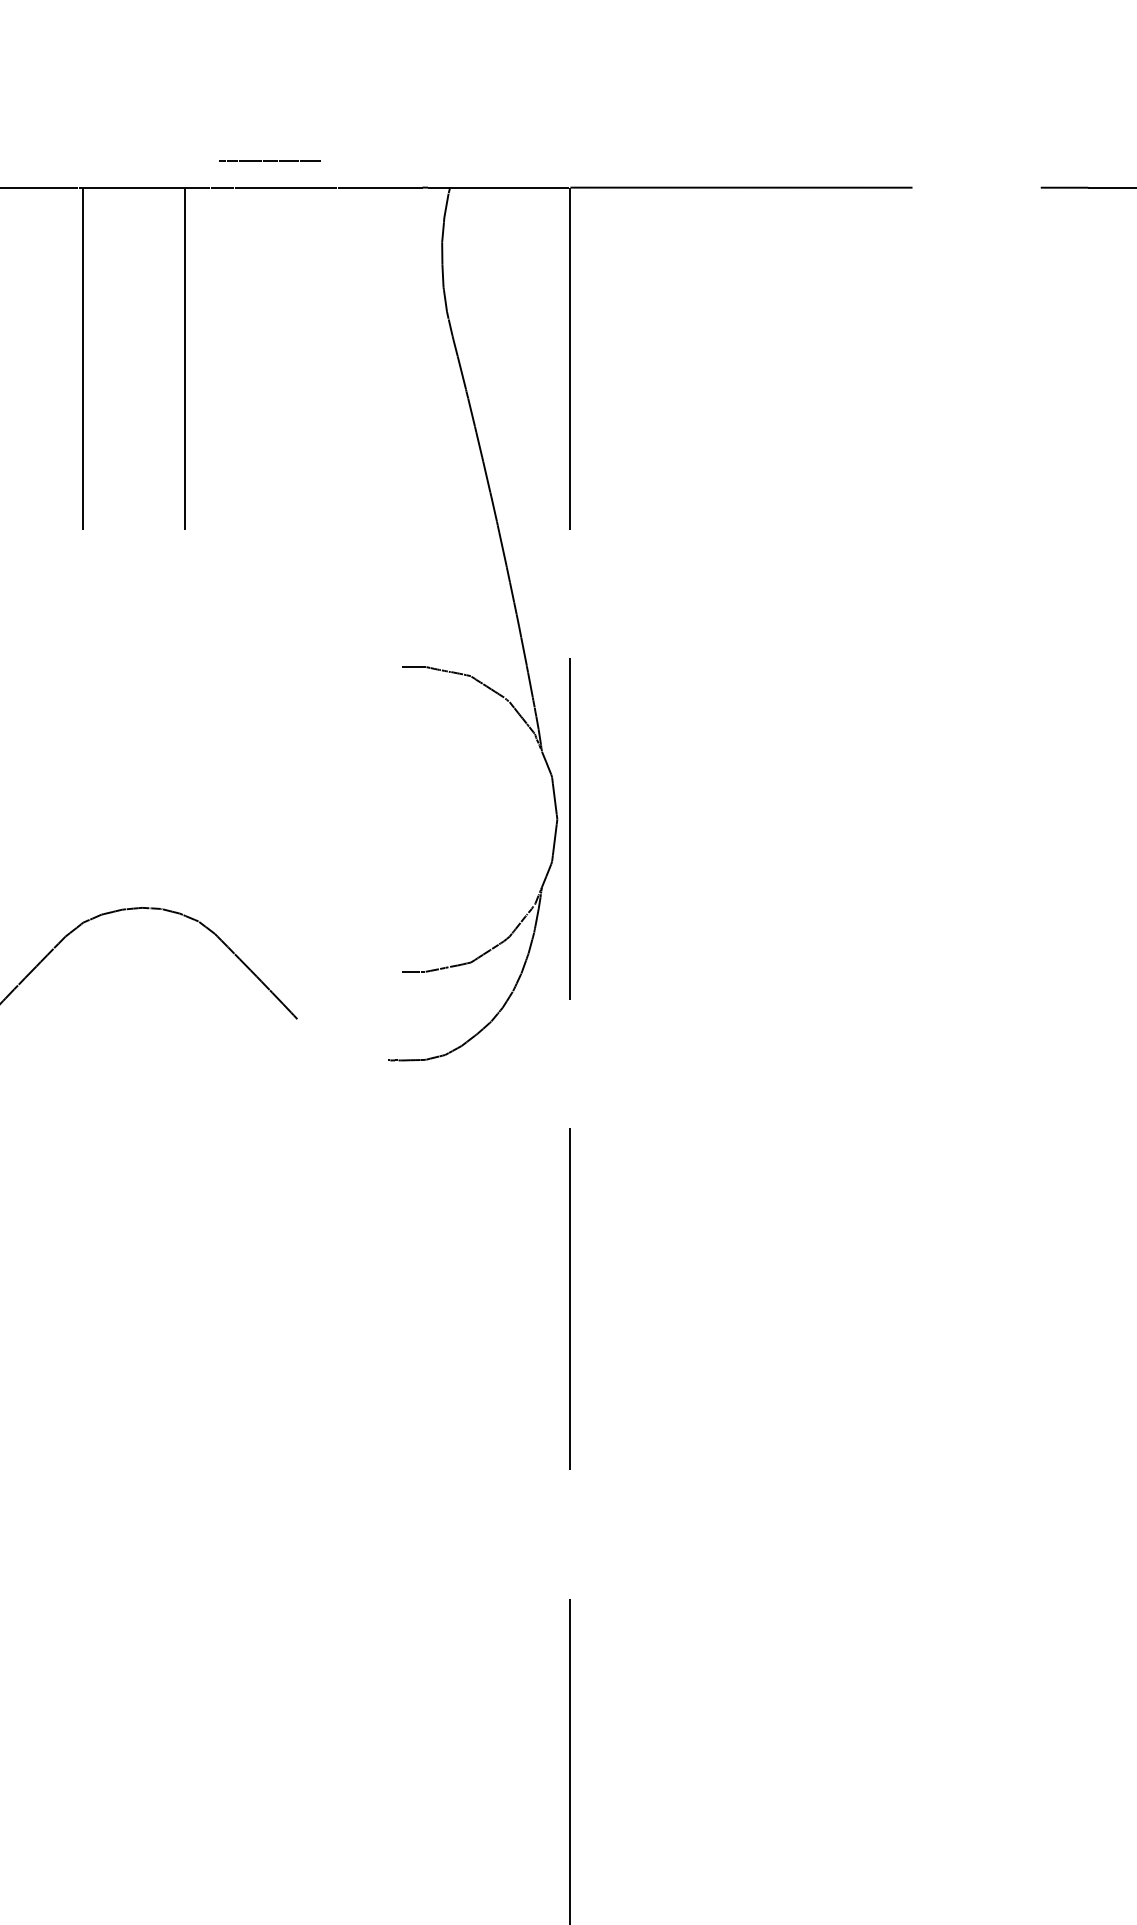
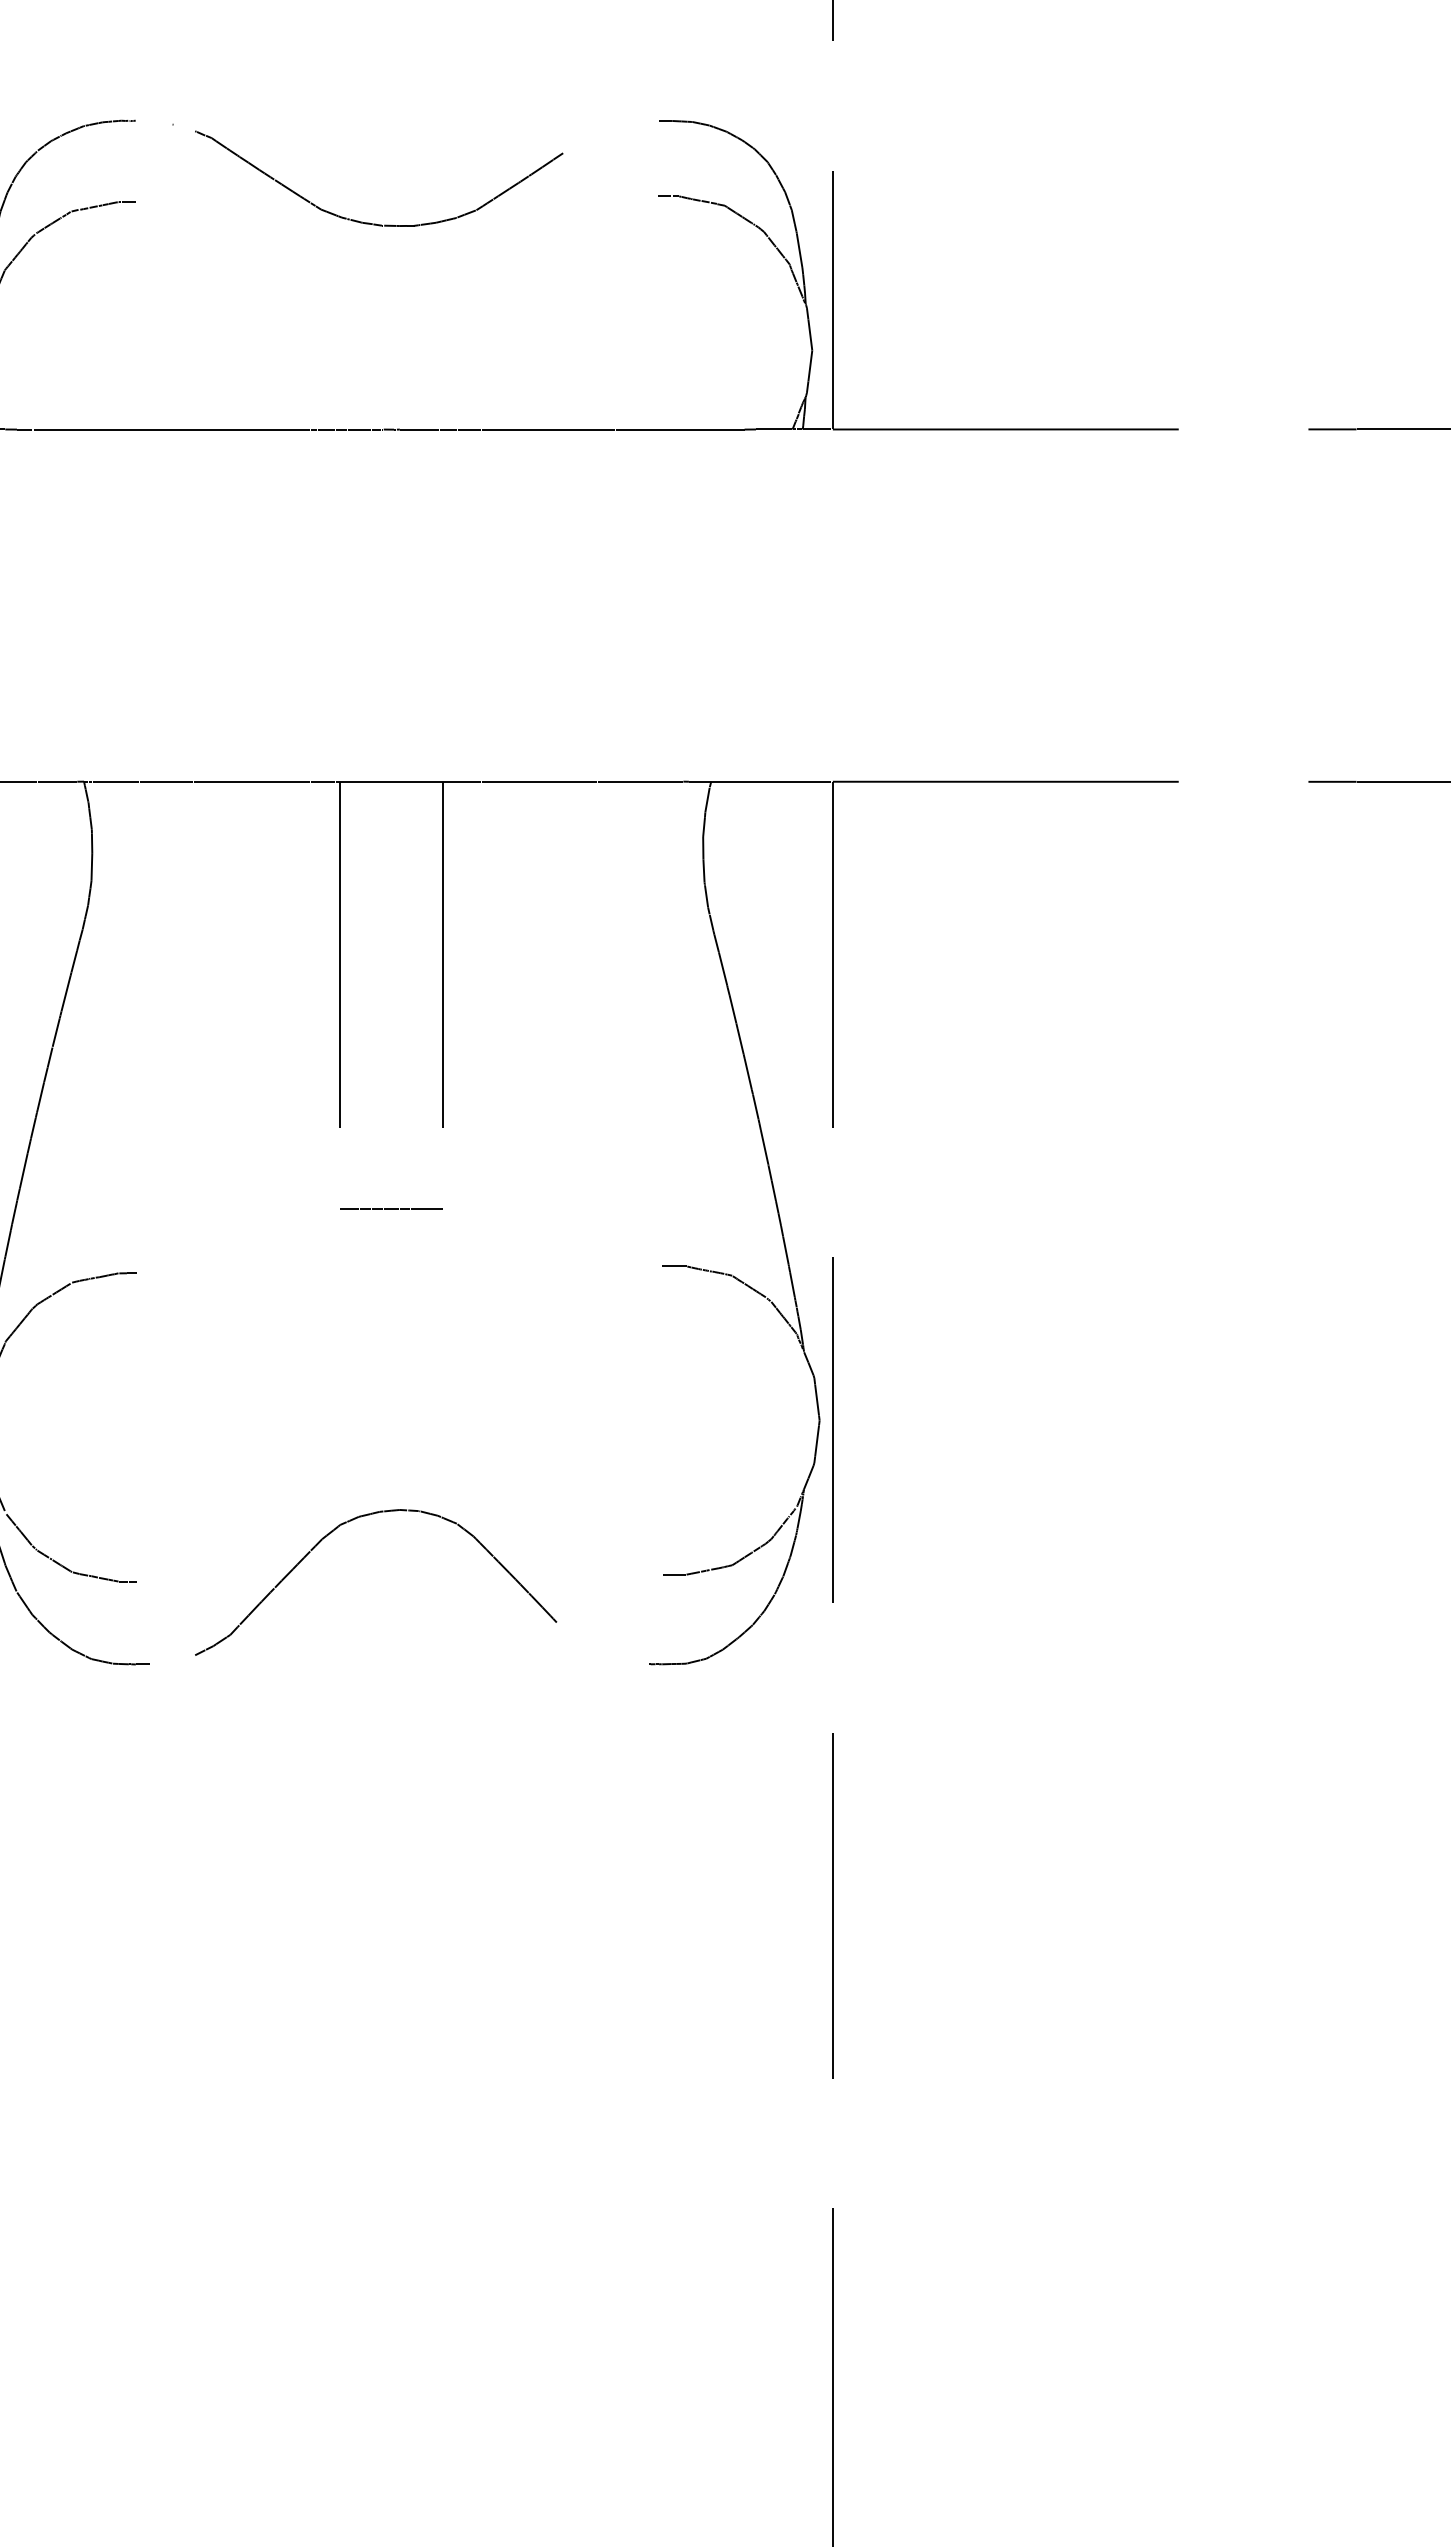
line: (270, 160) -> (391, 1208), moved

